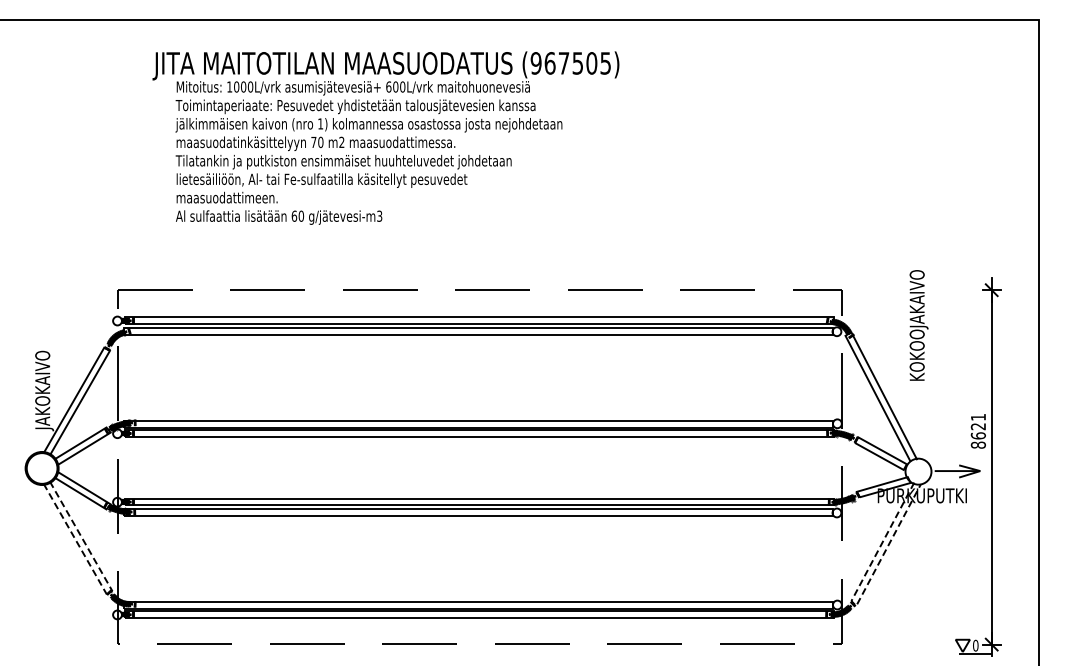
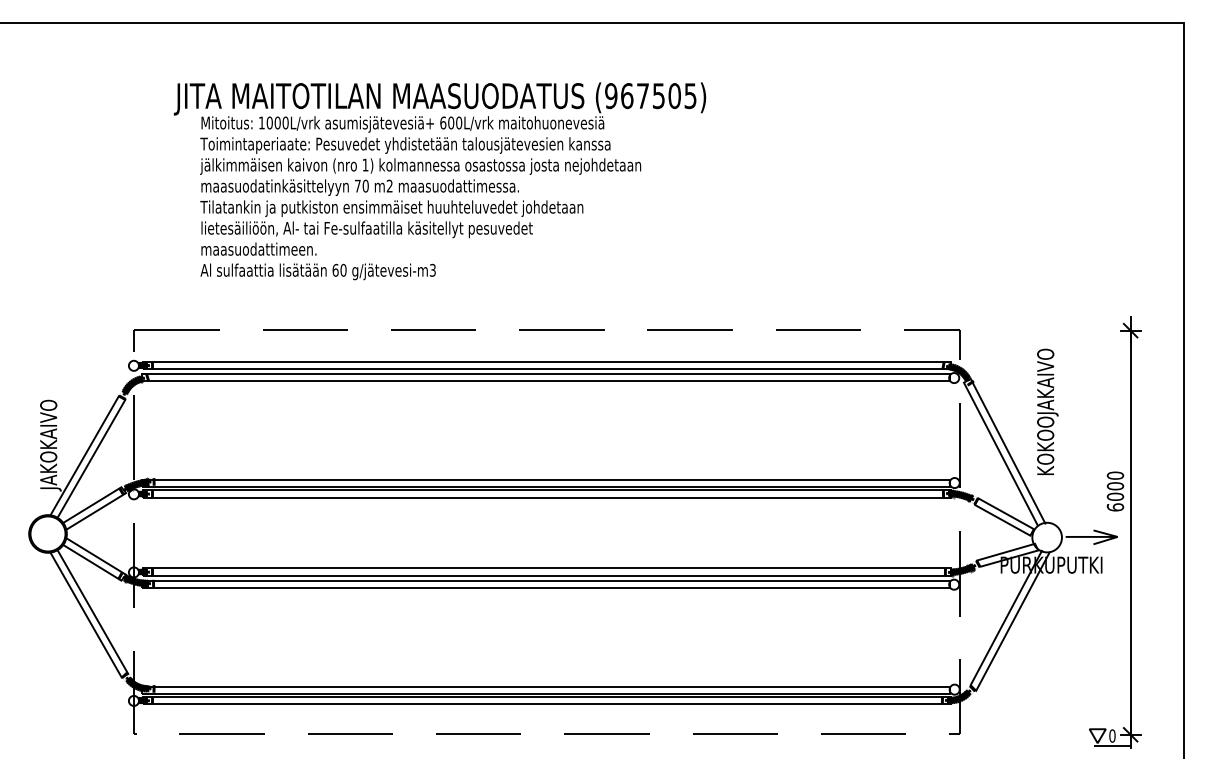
text: (385, 137) -> (439, 180), moved
text: (918, 325) -> (1047, 411), moved
text: (977, 430) -> (1114, 490), 8621 -> 6000
line: (109, 593) -> (124, 676), dashed -> solid
line: (854, 604) -> (974, 689), dashed -> solid

